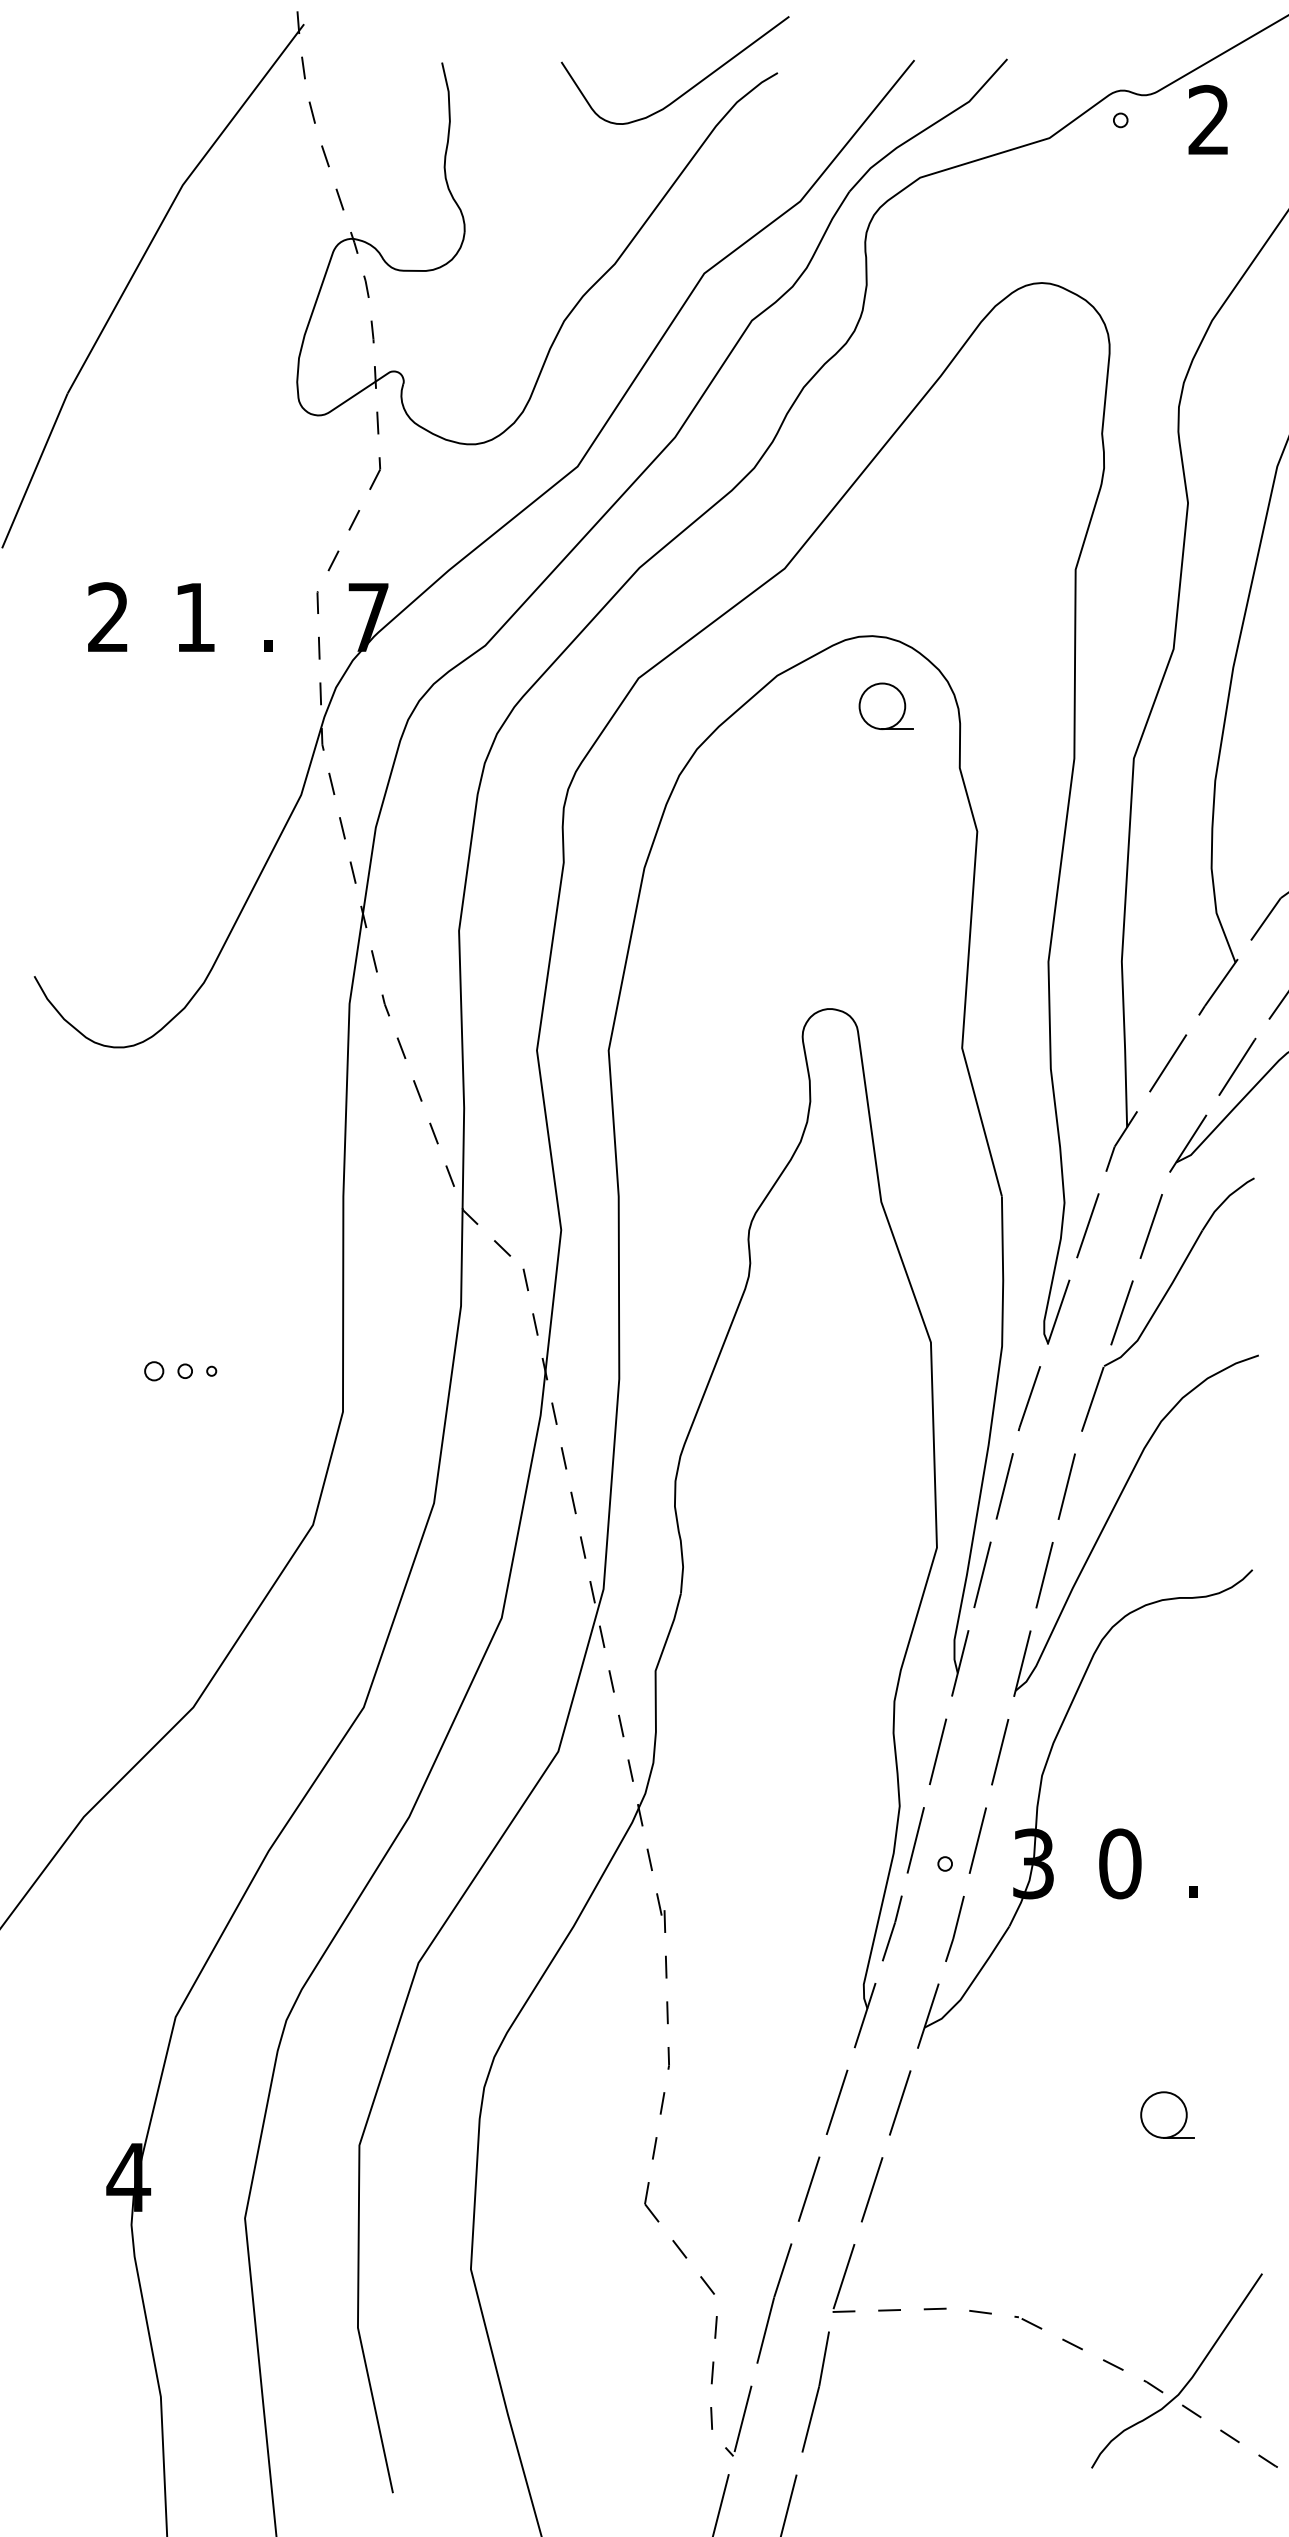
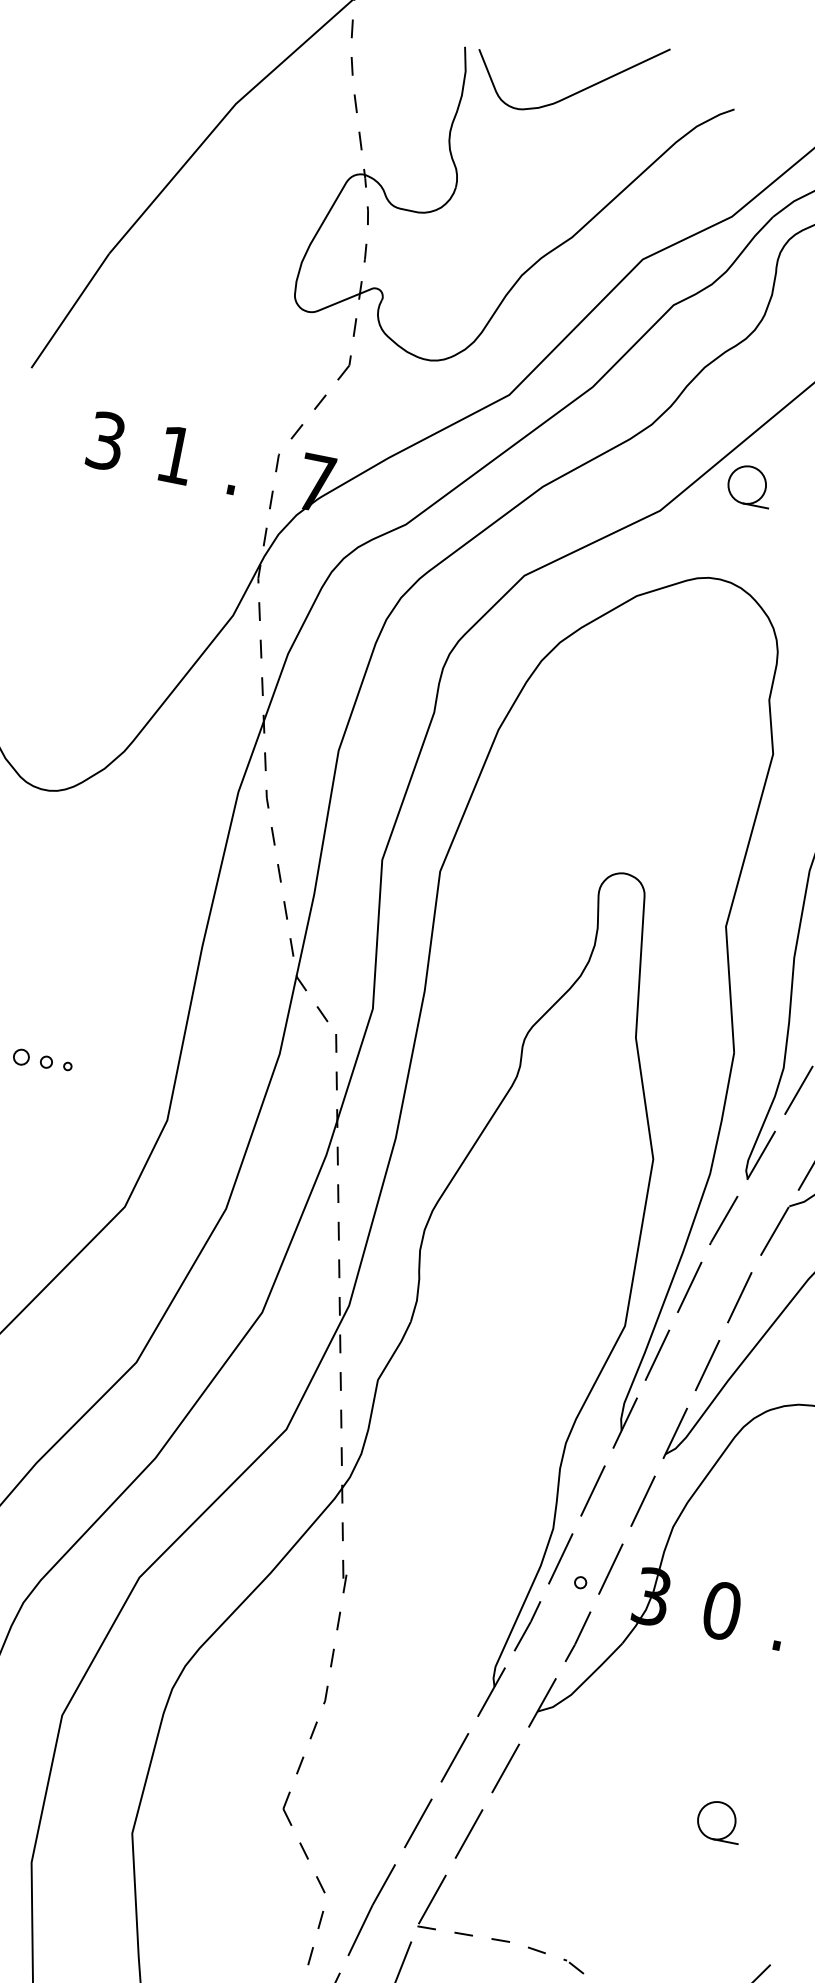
curve: (689, 88) -> (578, 91), moved
text: (108, 617) -> (106, 441), 2 -> 3
part: (885, 705) -> (749, 484), moved

